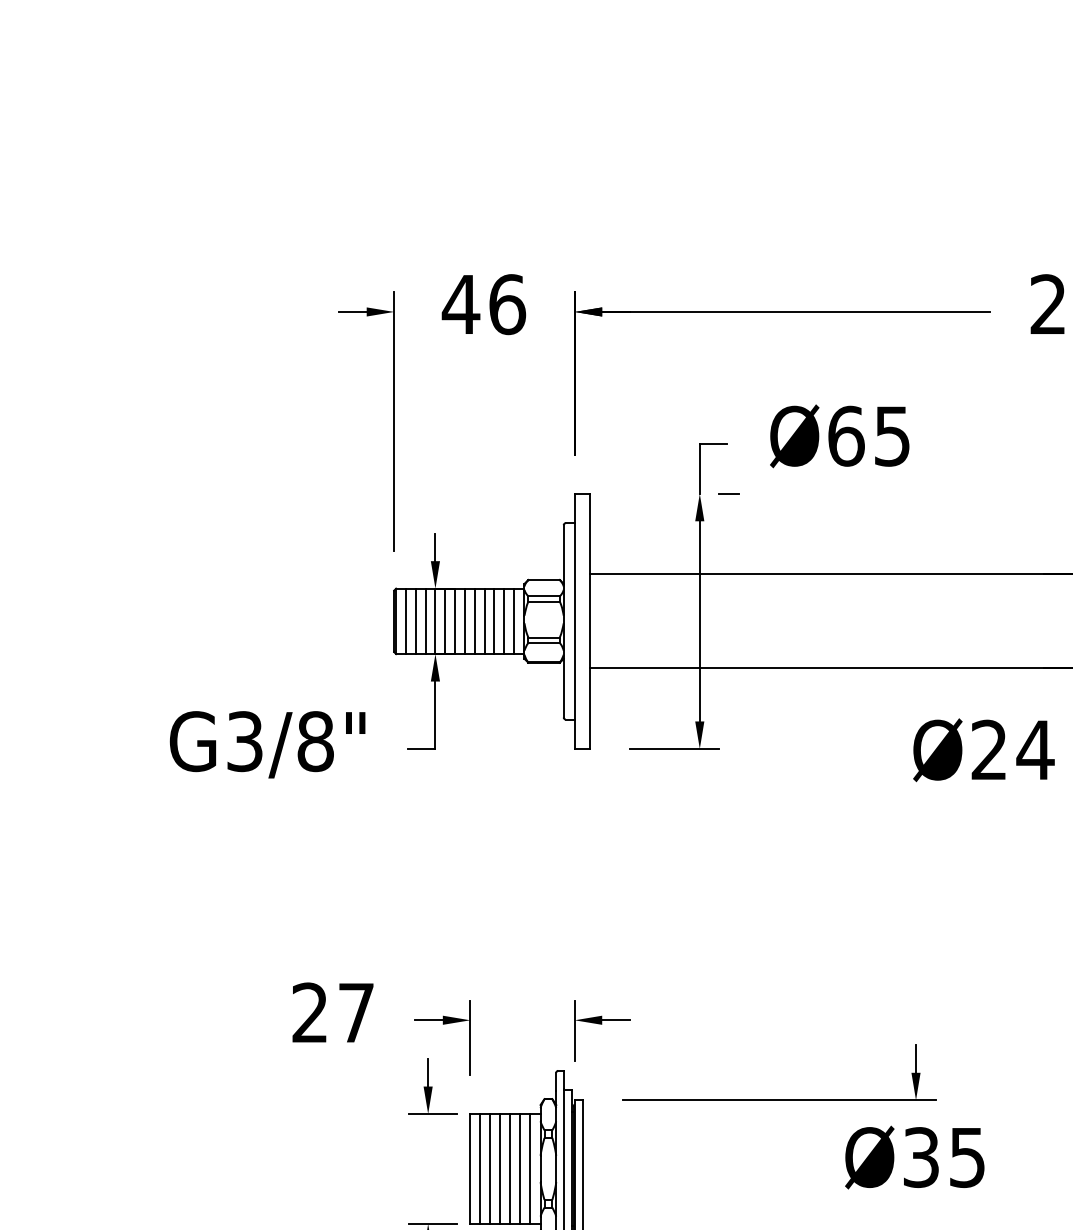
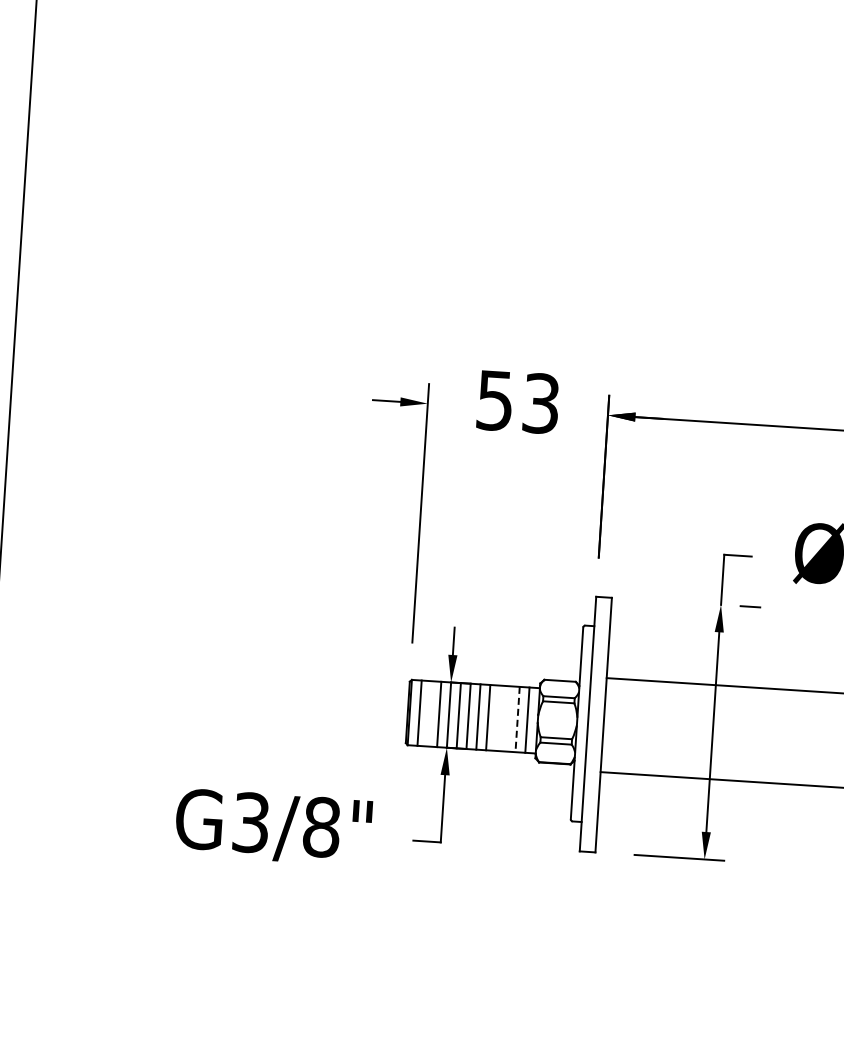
text: (483, 304) -> (517, 401), 46 -> 53
line: (415, 621) -> (429, 713), removed
line: (484, 621) -> (497, 718), removed
line: (494, 621) -> (507, 719), removed
line: (504, 621) -> (517, 719), solid -> dashed

